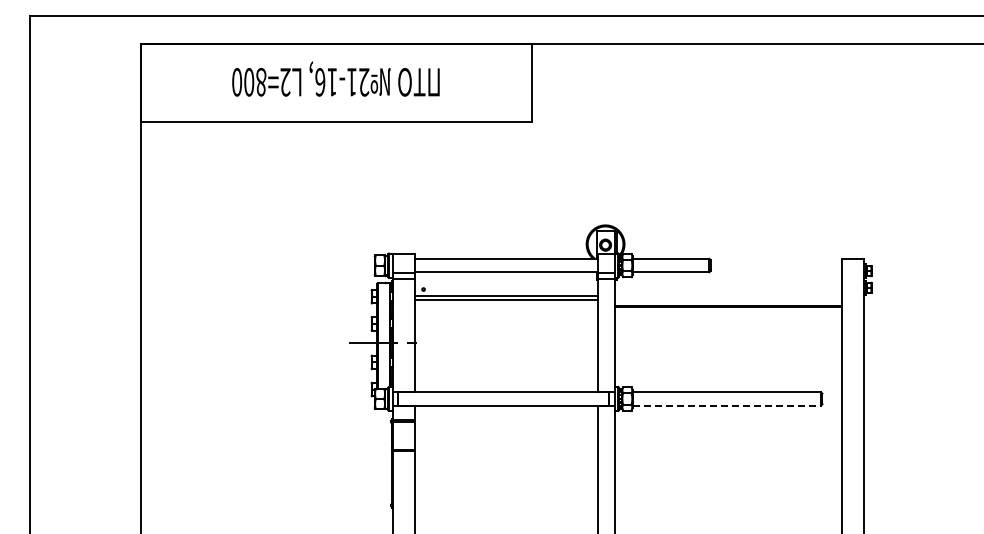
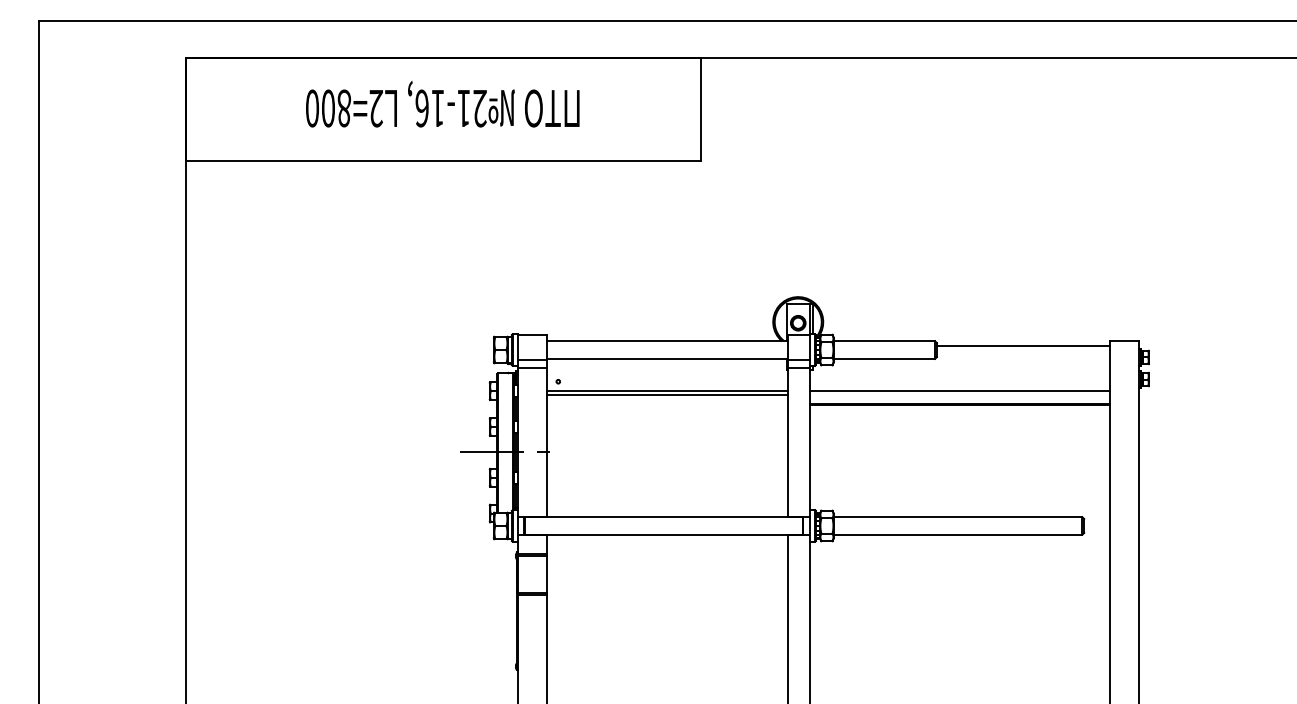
line: (775, 262) -> (1022, 346), added
line: (727, 296) -> (958, 390), added
line: (727, 405) -> (958, 534), dashed -> solid

